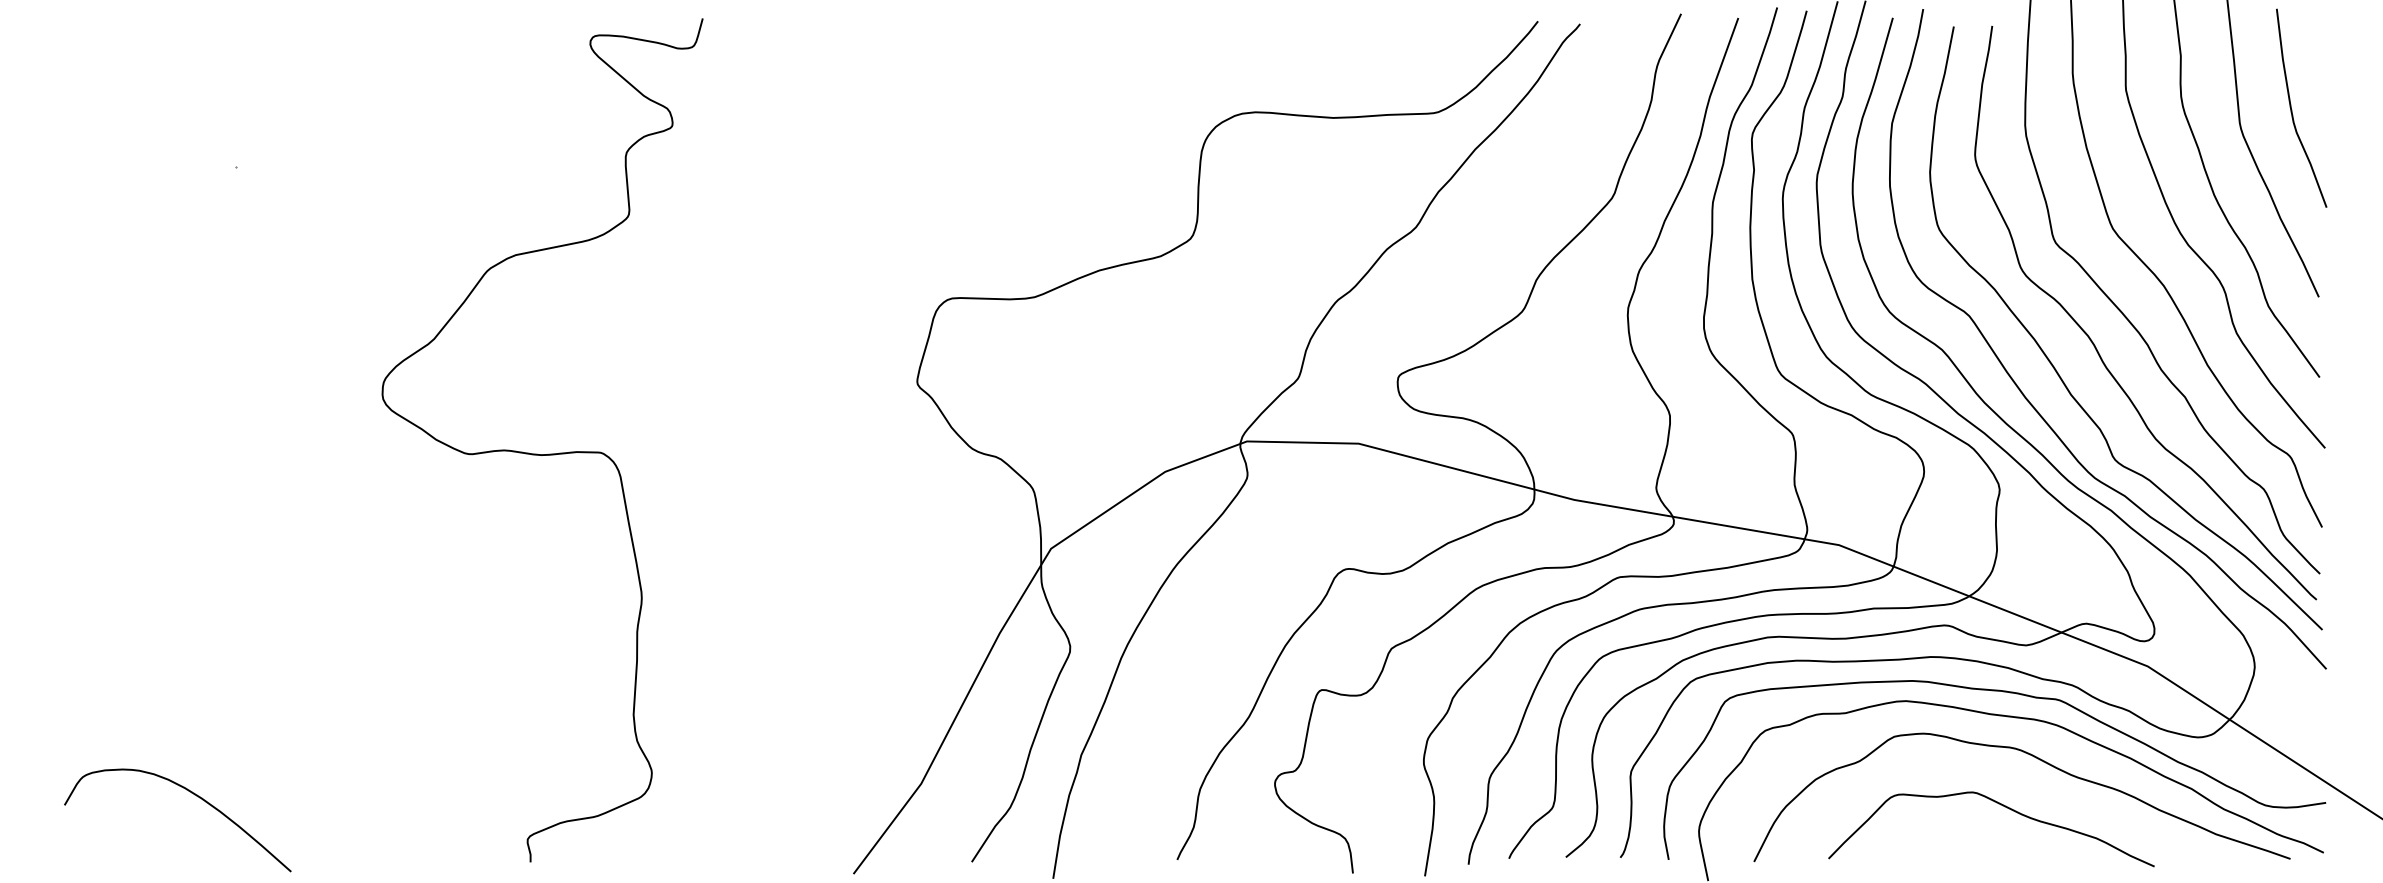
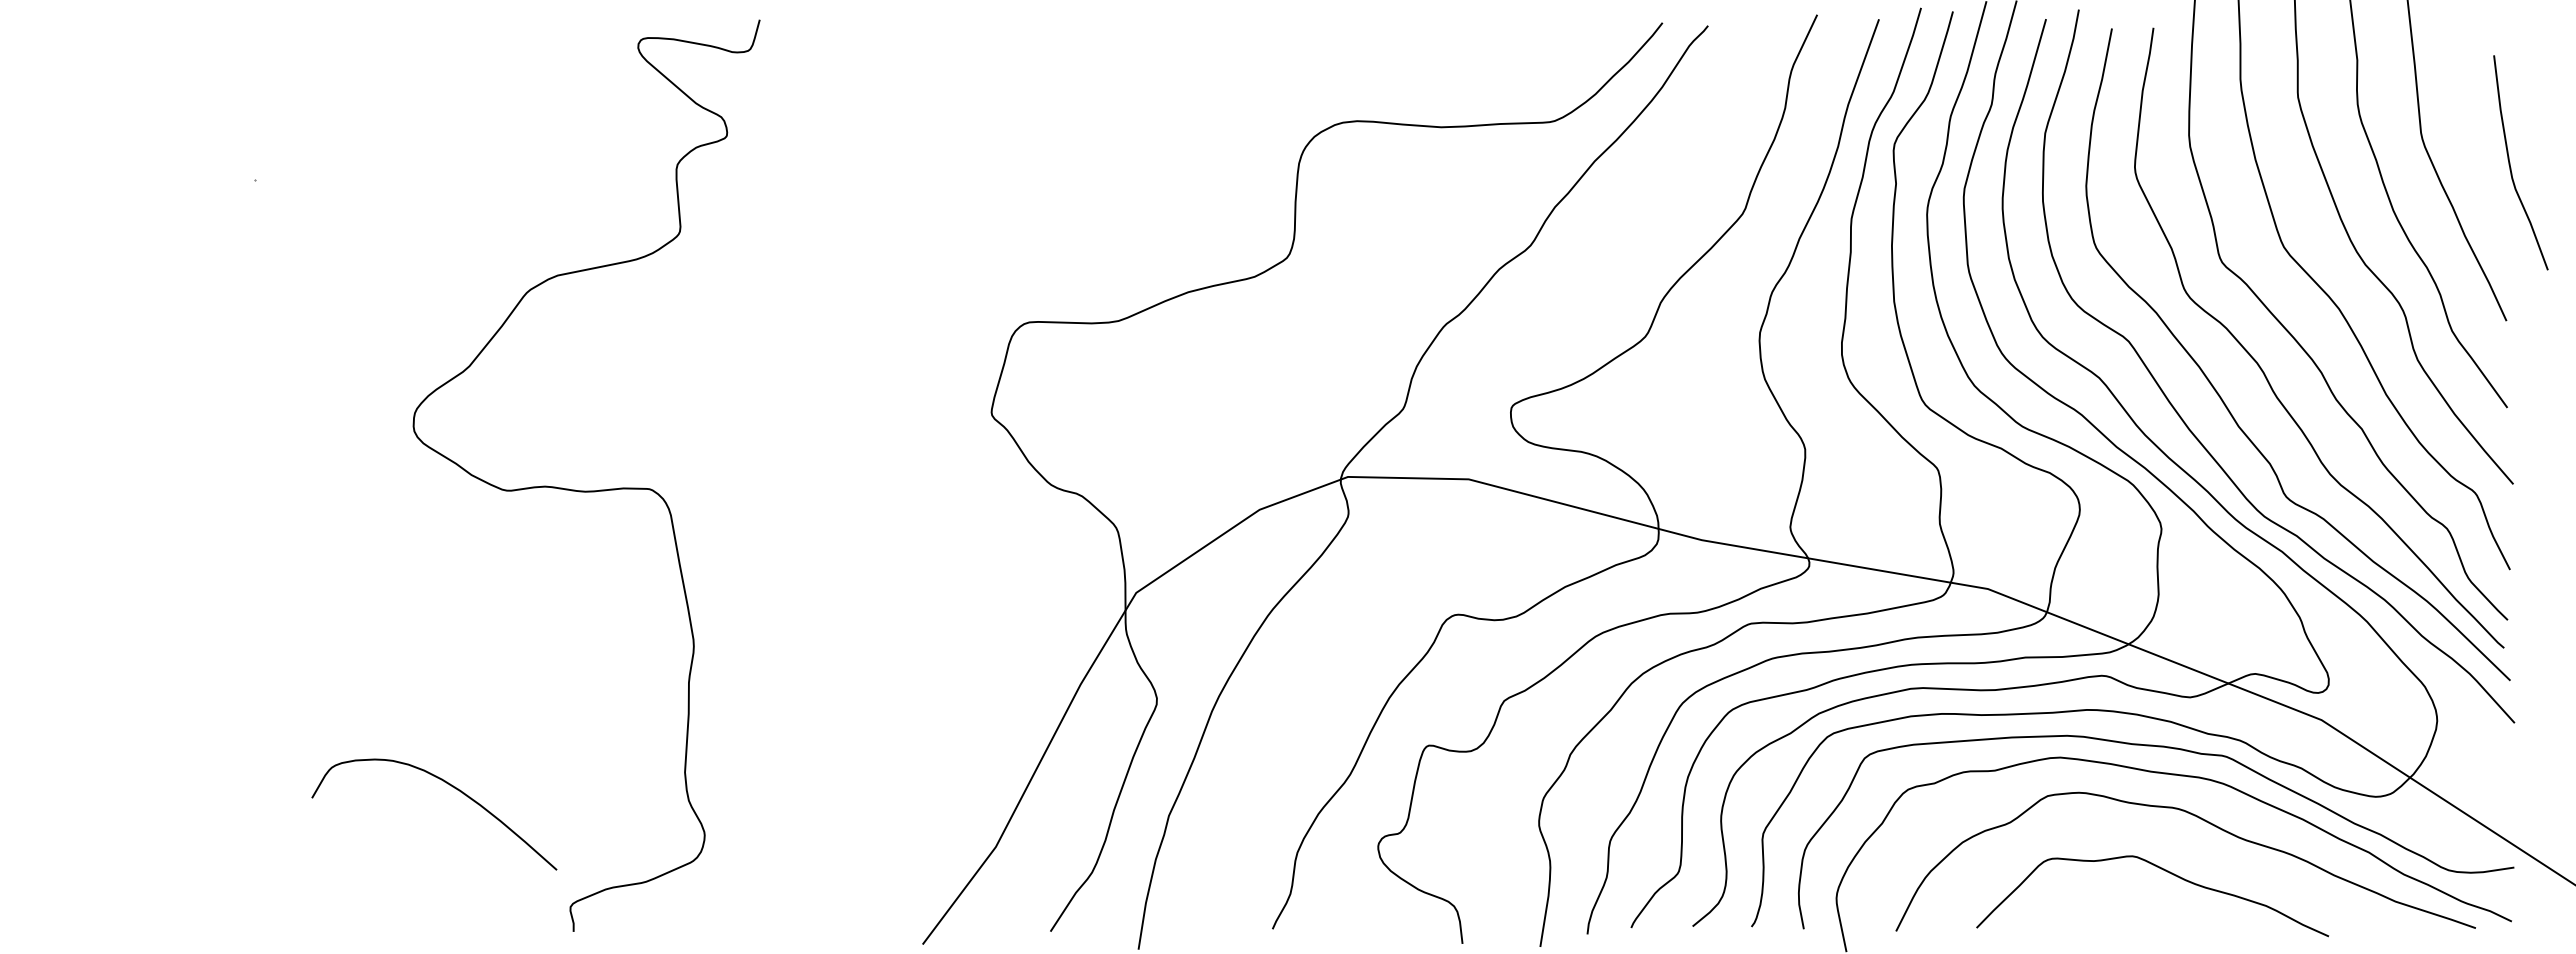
curve: (2292, 107) -> (2510, 162), moved
curve: (194, 795) -> (452, 787), moved

